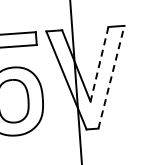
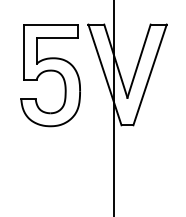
line: (98, 64) -> (138, 61), dashed -> solid
line: (111, 76) -> (150, 74), dashed -> solid

